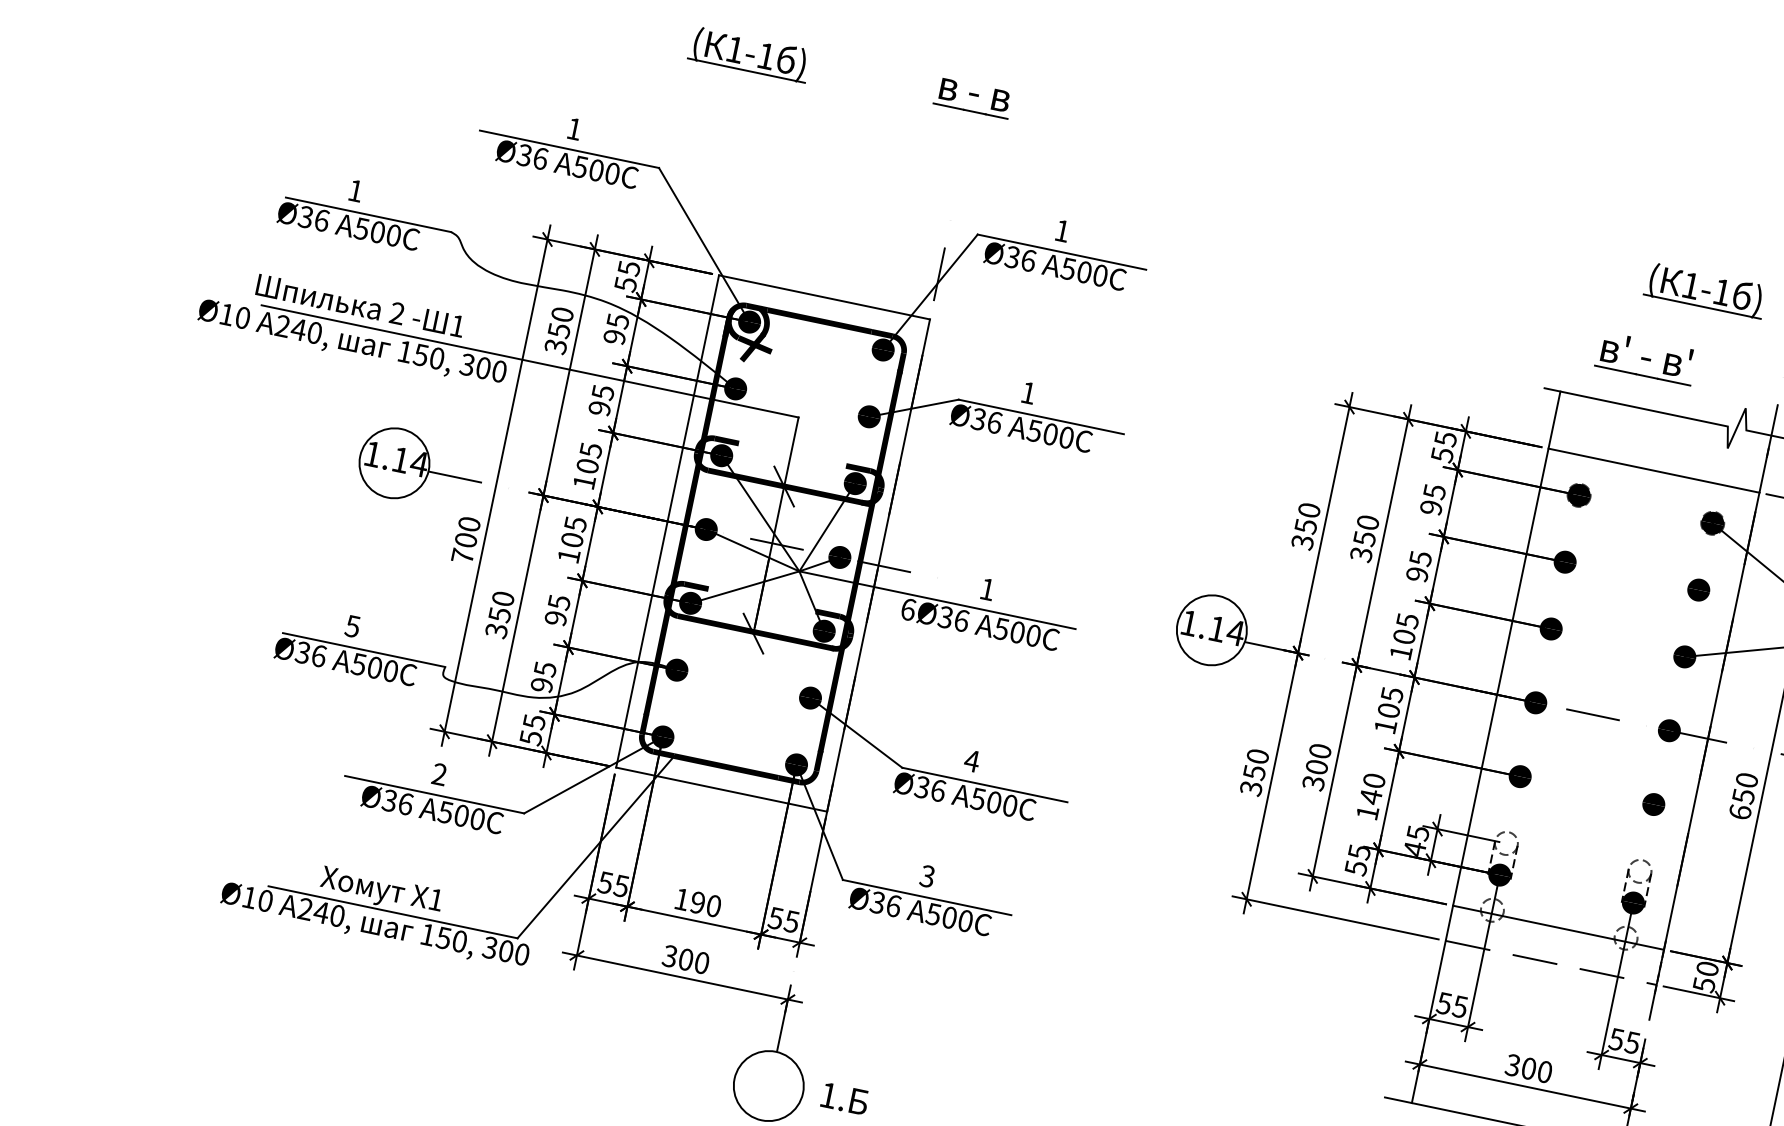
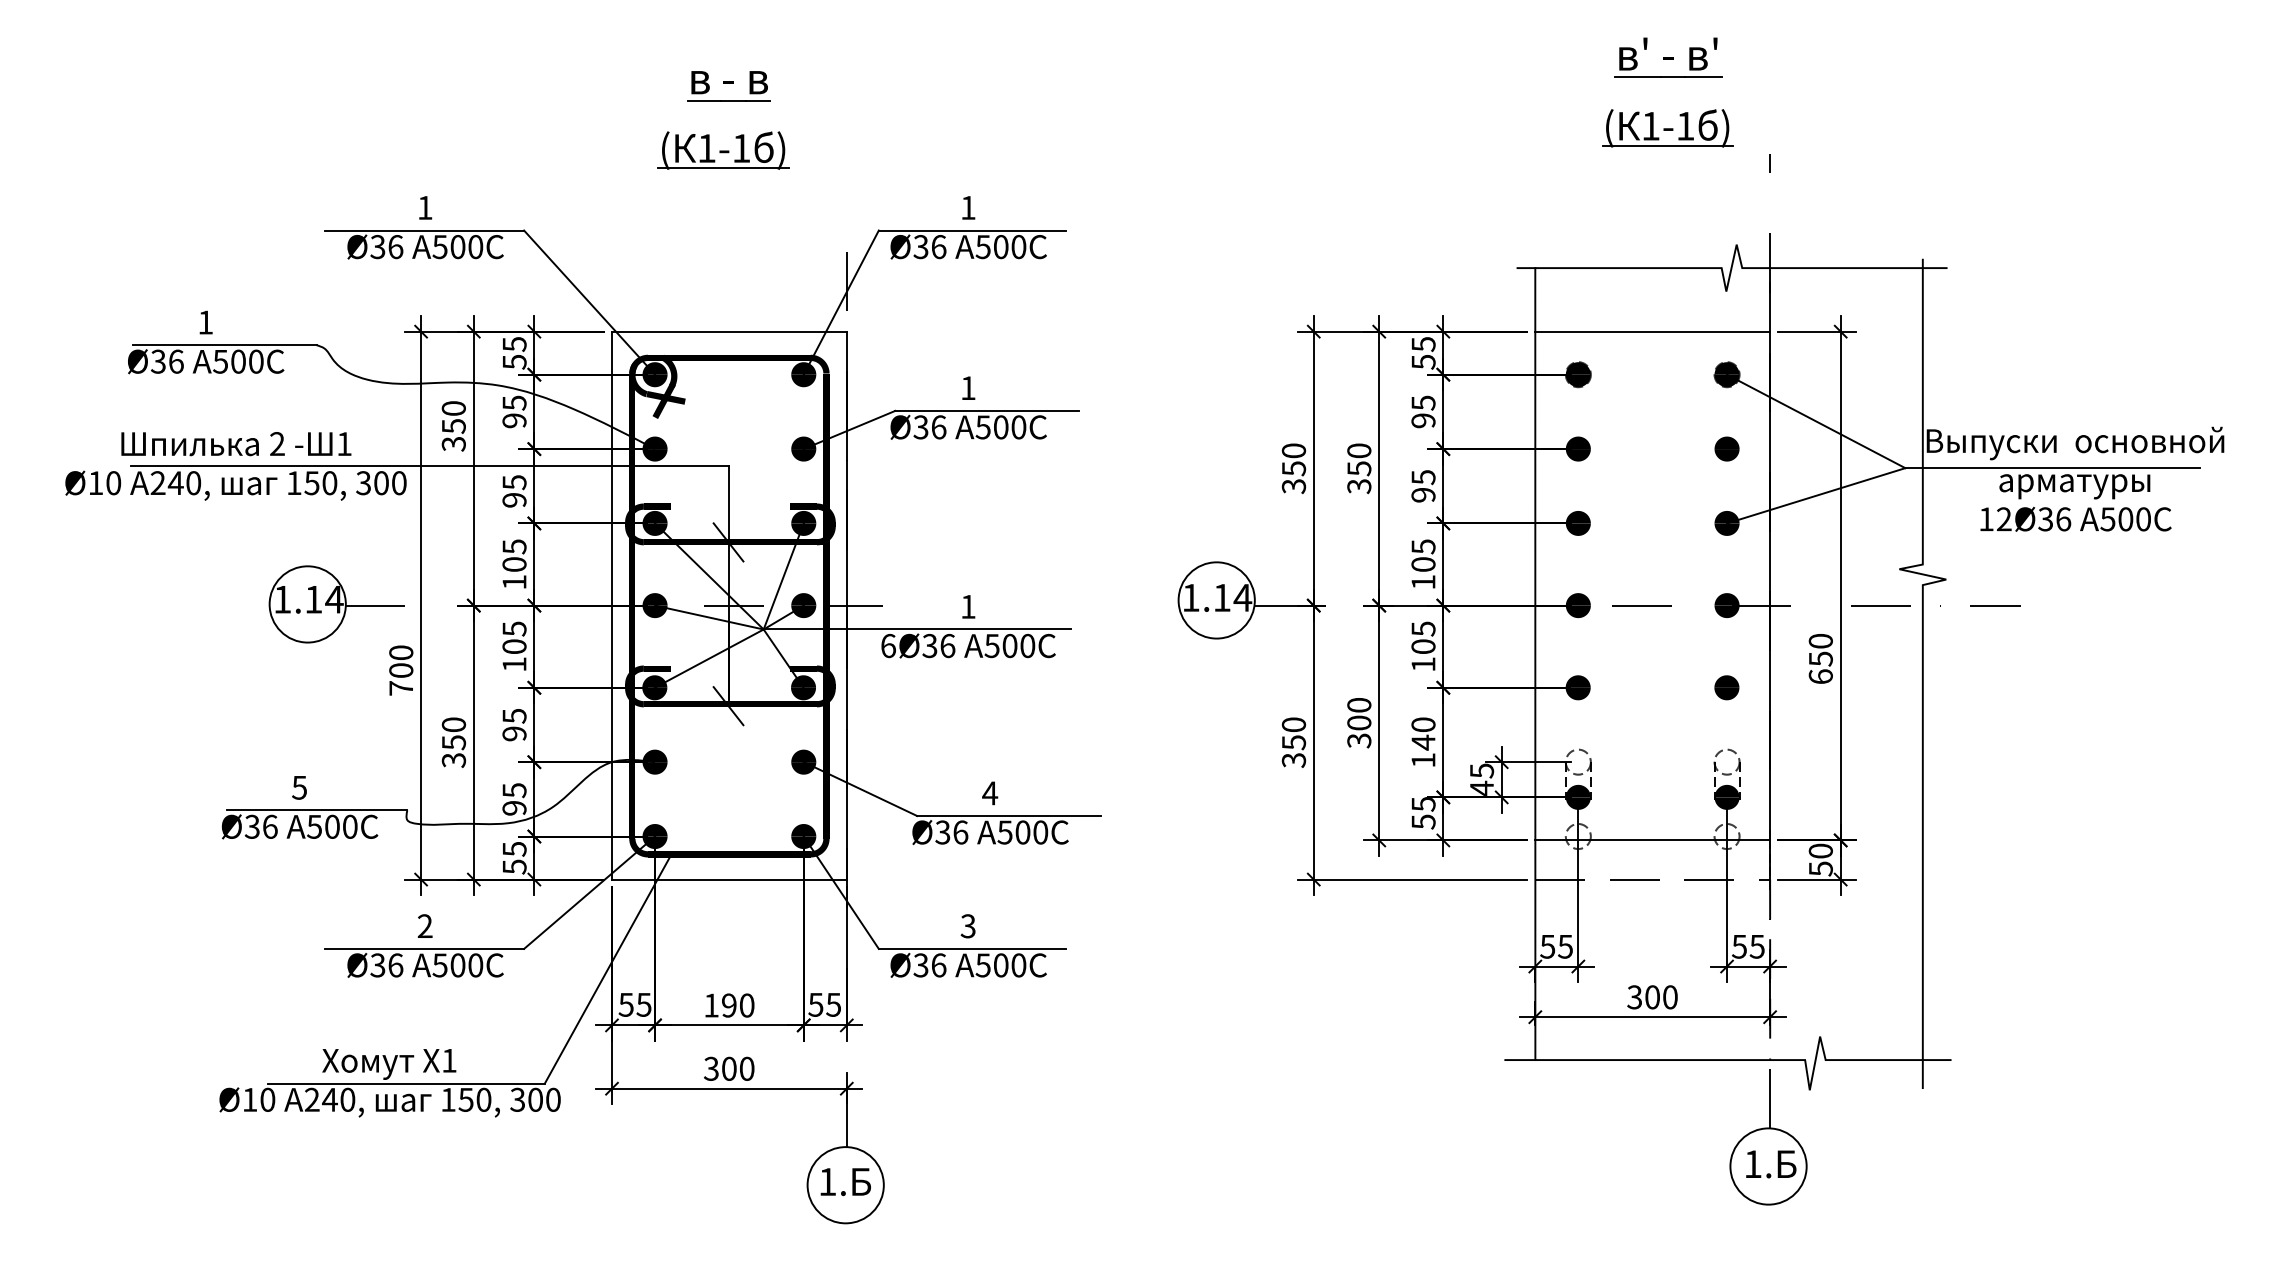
part: (749, 54) -> (723, 150), moved
part: (973, 98) -> (728, 86), moved
part: (1646, 358) -> (1668, 57), moved
text: (844, 1099) -> (845, 1182), moved

